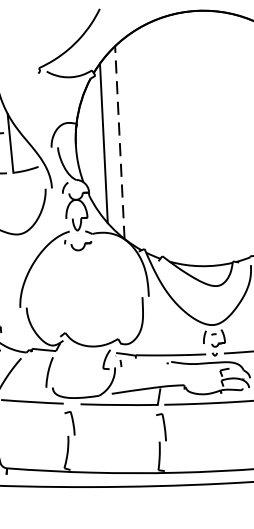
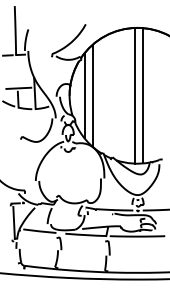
line: (214, 137) -> (143, 95), added
line: (197, 138) -> (134, 95), added
line: (118, 142) -> (92, 95), dashed -> solid

